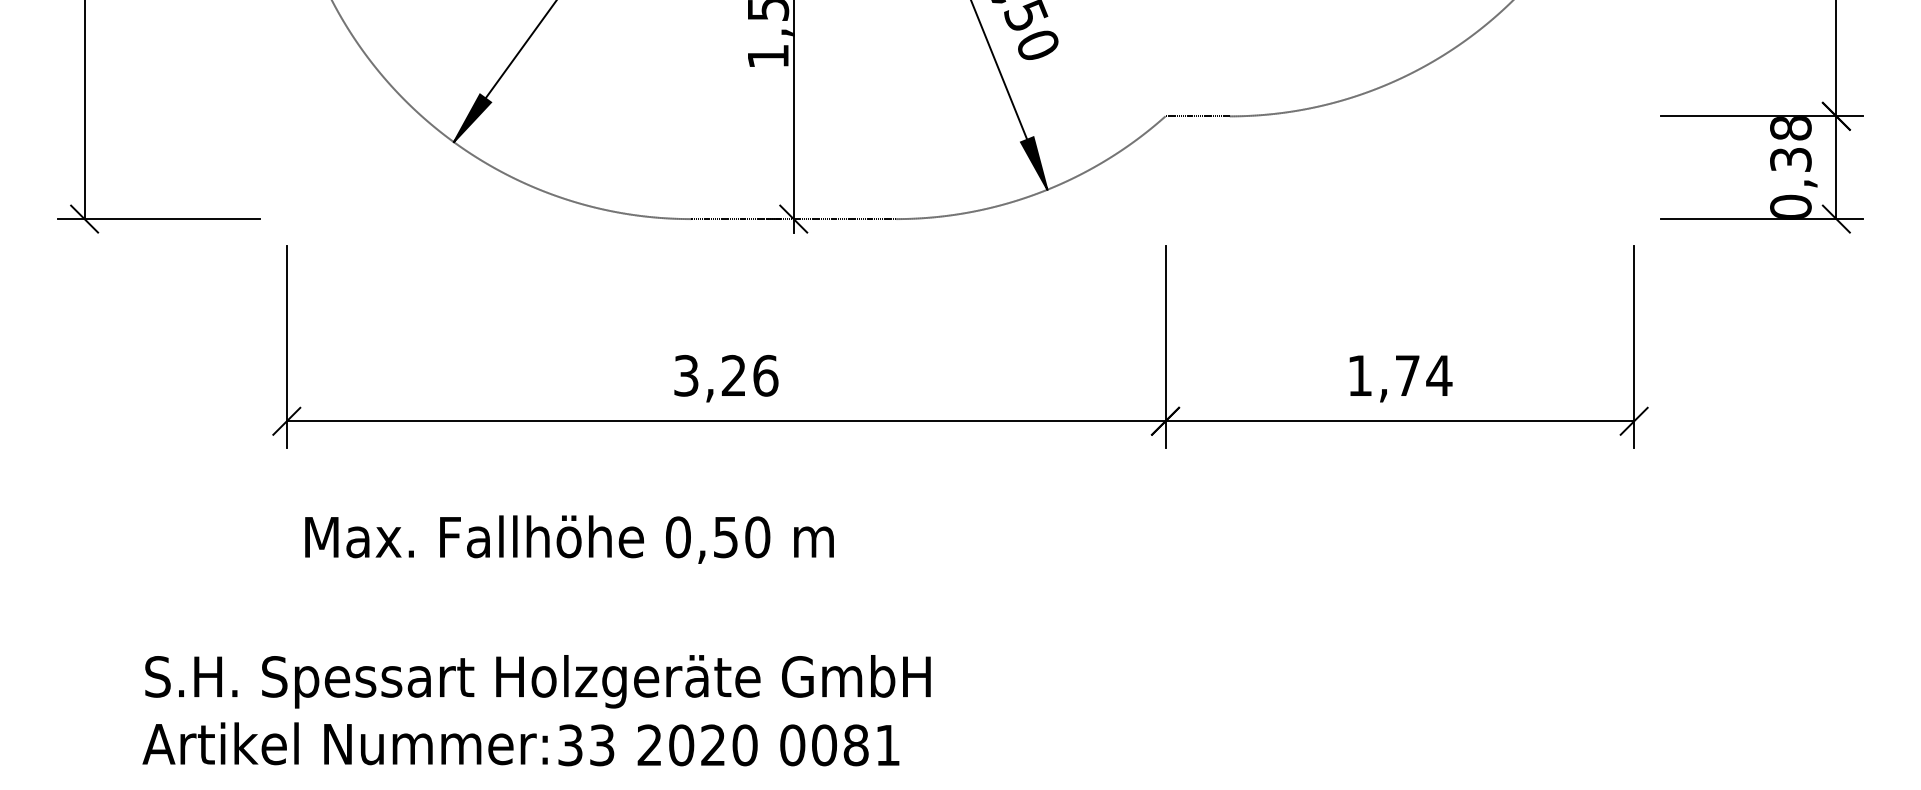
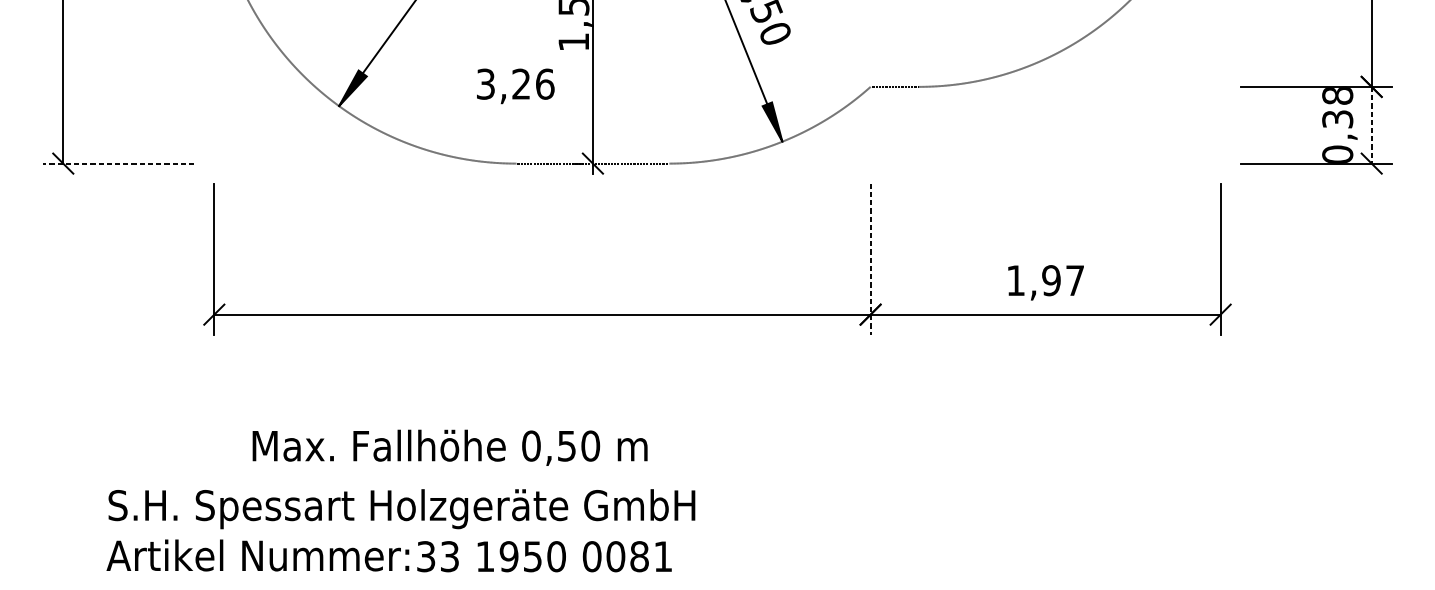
line: (1836, 168) -> (1371, 125), solid -> dashed
line: (158, 219) -> (118, 163), solid -> dashed
line: (1165, 347) -> (870, 259), solid -> dashed
text: (1423, 375) -> (1063, 280), 1,74 -> 1,97
text: (726, 378) -> (515, 86), moved
text: (569, 539) -> (450, 447), moved
text: (680, 745) -> (508, 556), 2020 -> 1950

